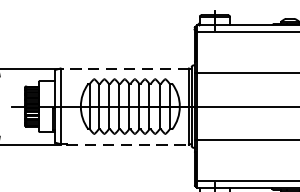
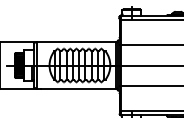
line: (124, 69) -> (76, 42), dashed -> solid
line: (128, 144) -> (78, 88), dashed -> solid

